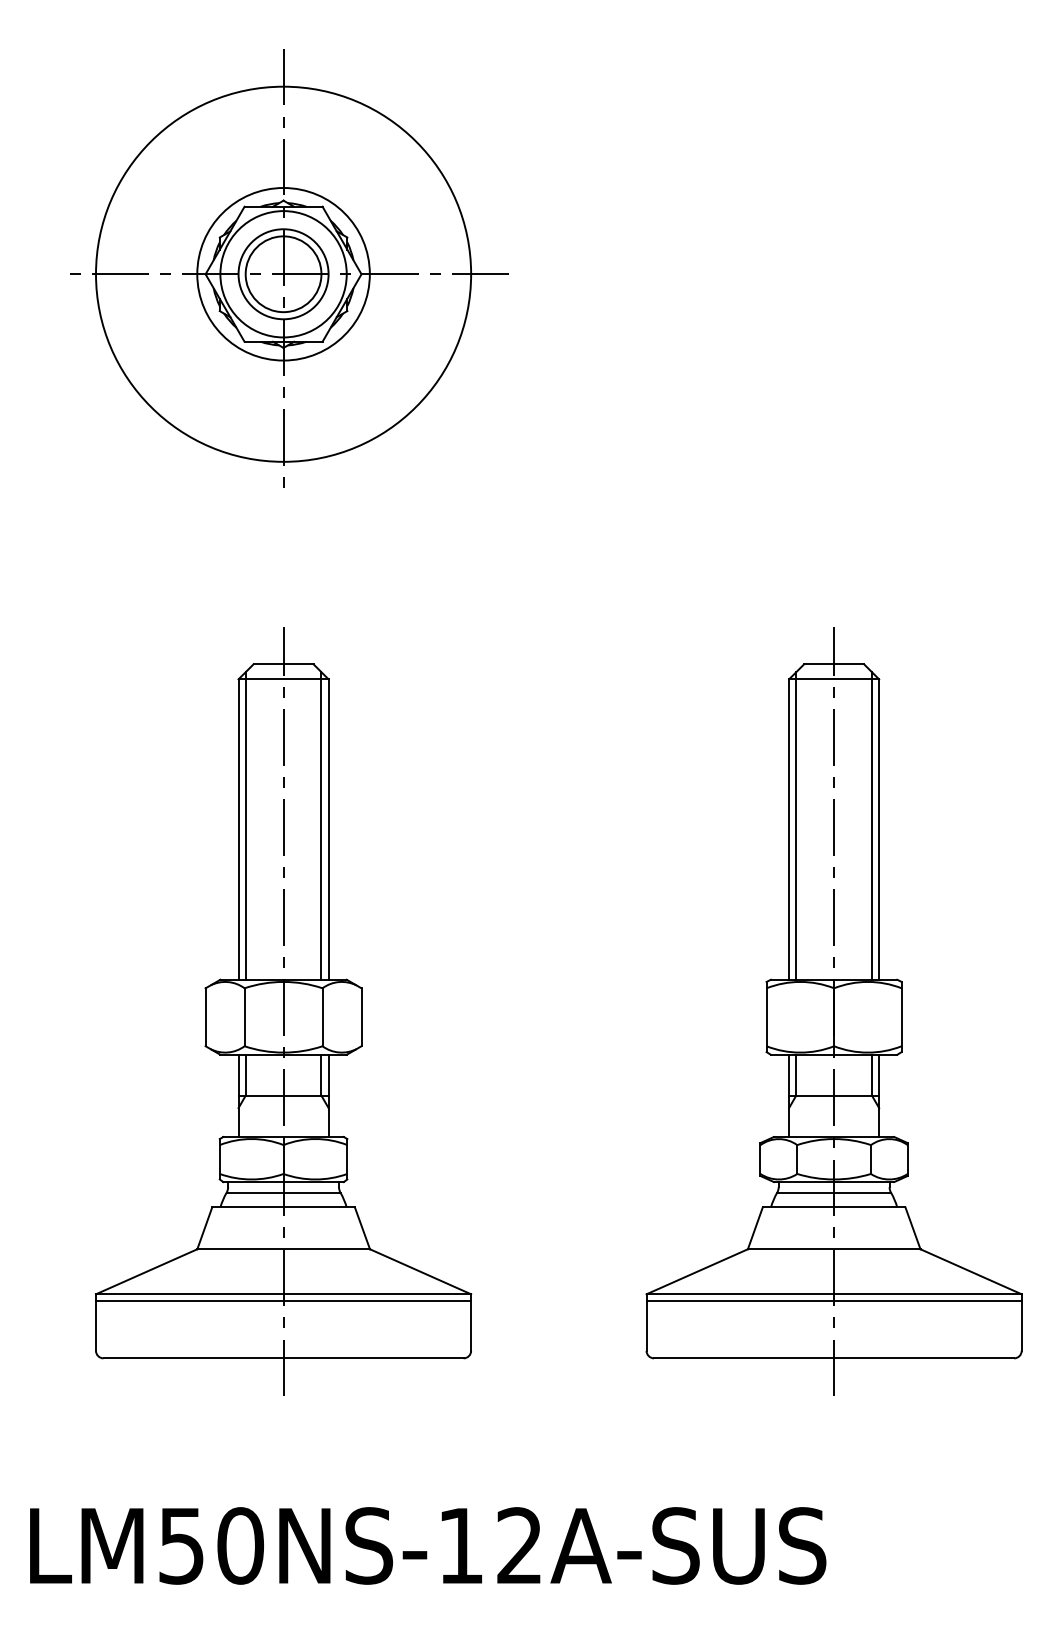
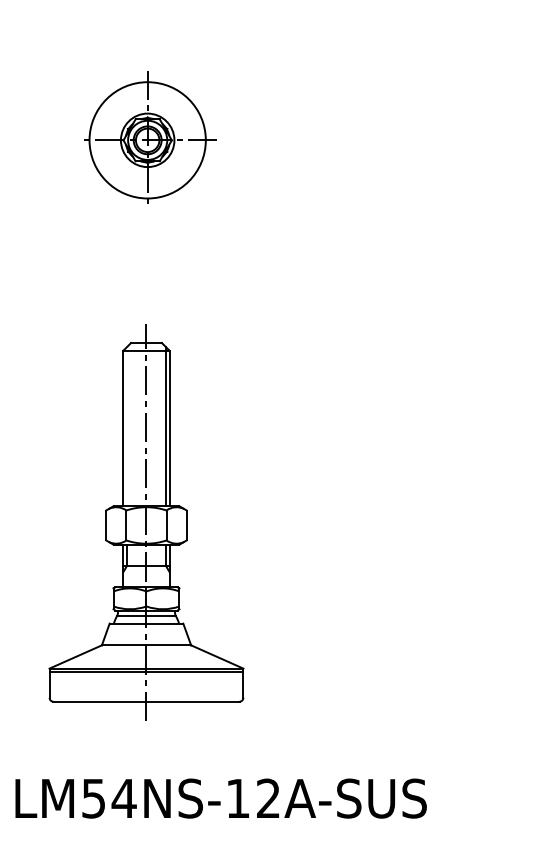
part: (289, 268) -> (149, 138), size x0.6
line: (244, 825) -> (126, 426), removed
part: (833, 1011) -> (430, 522), removed
text: (239, 1545) -> (123, 798), LM50NS-12A-SUS -> LM54NS-12A-SUS

